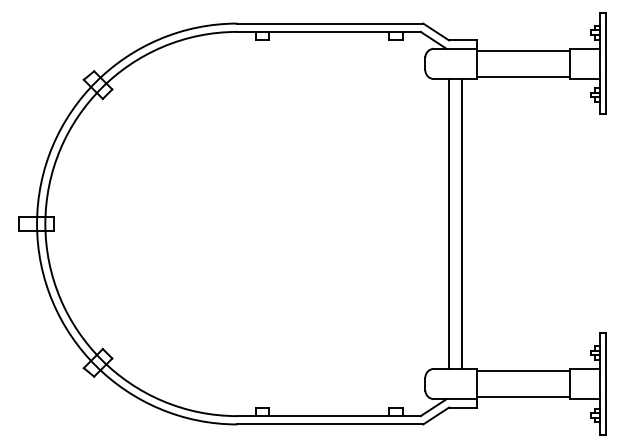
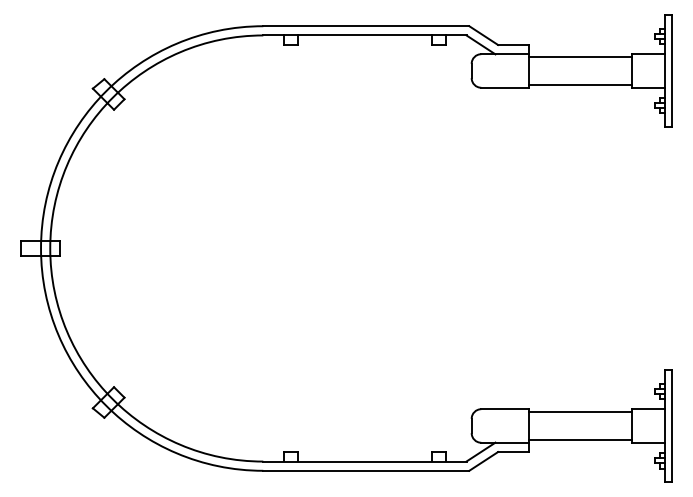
line: (448, 224) -> (497, 248), removed
line: (462, 224) -> (512, 248), removed

